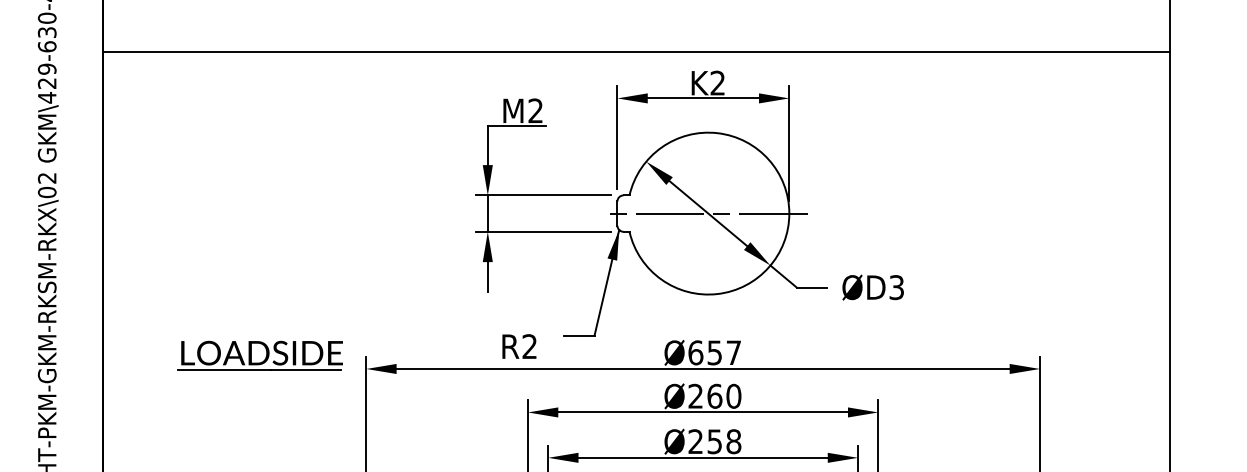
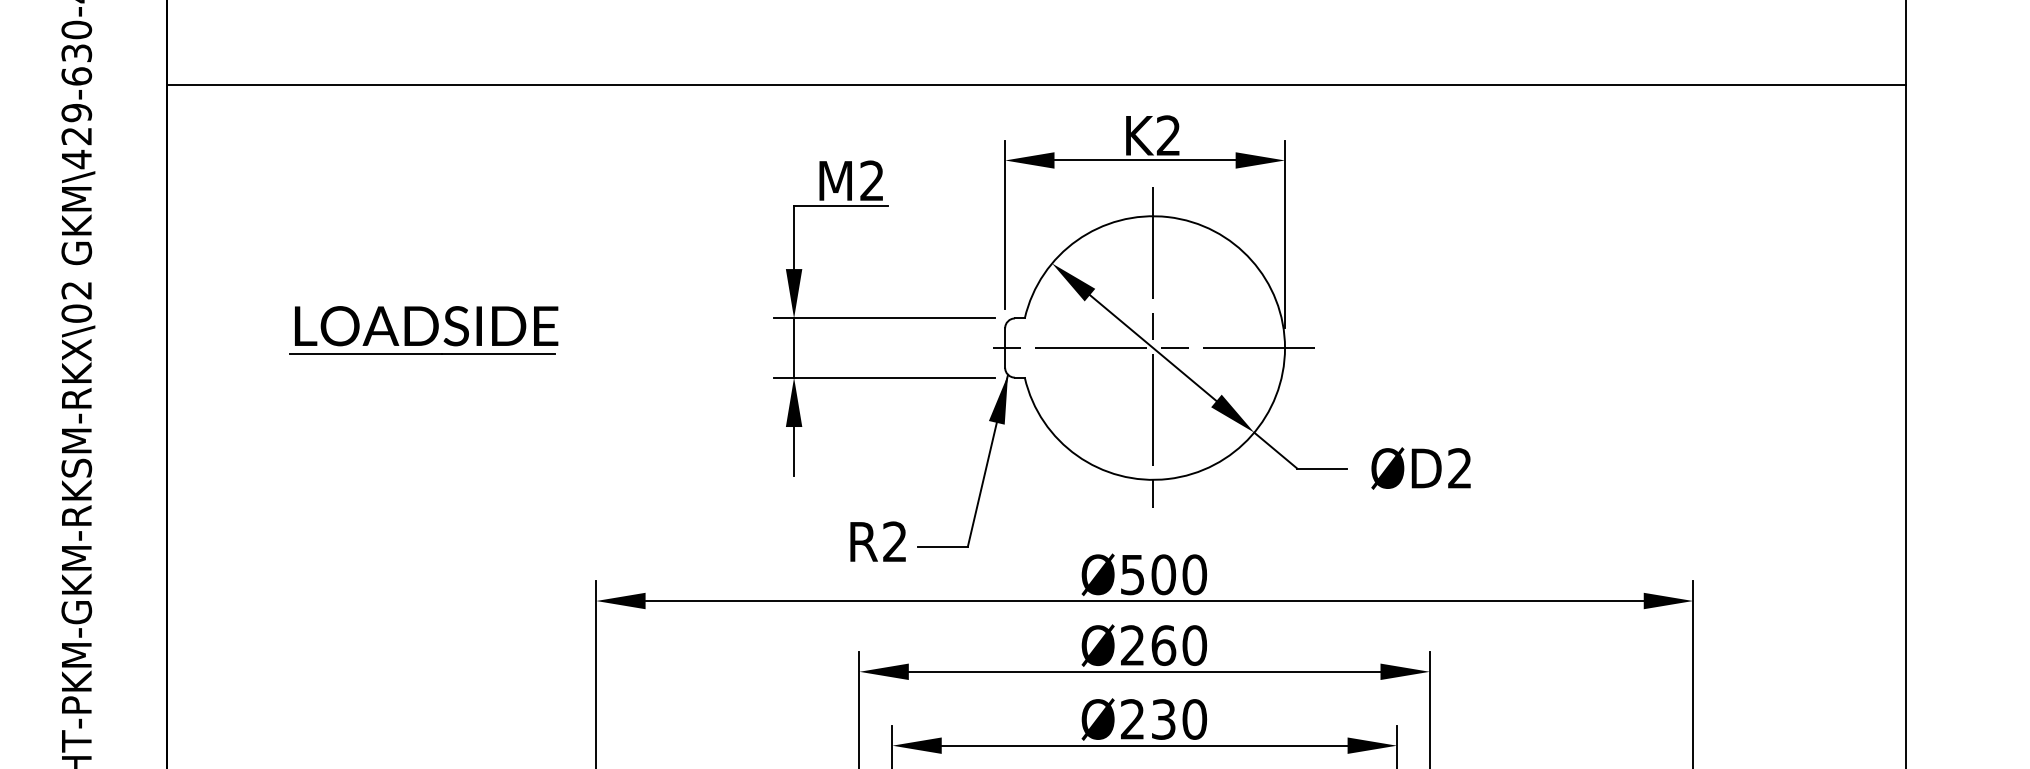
line: (708, 213) -> (1153, 347), added
text: (896, 287) -> (1459, 468), ØD3 -> ØD2
text: (519, 346) -> (878, 541), moved
text: (714, 352) -> (1163, 574), Ø657 -> Ø500
part: (259, 355) -> (422, 329), moved
text: (724, 441) -> (1179, 719), Ø258 -> Ø230

